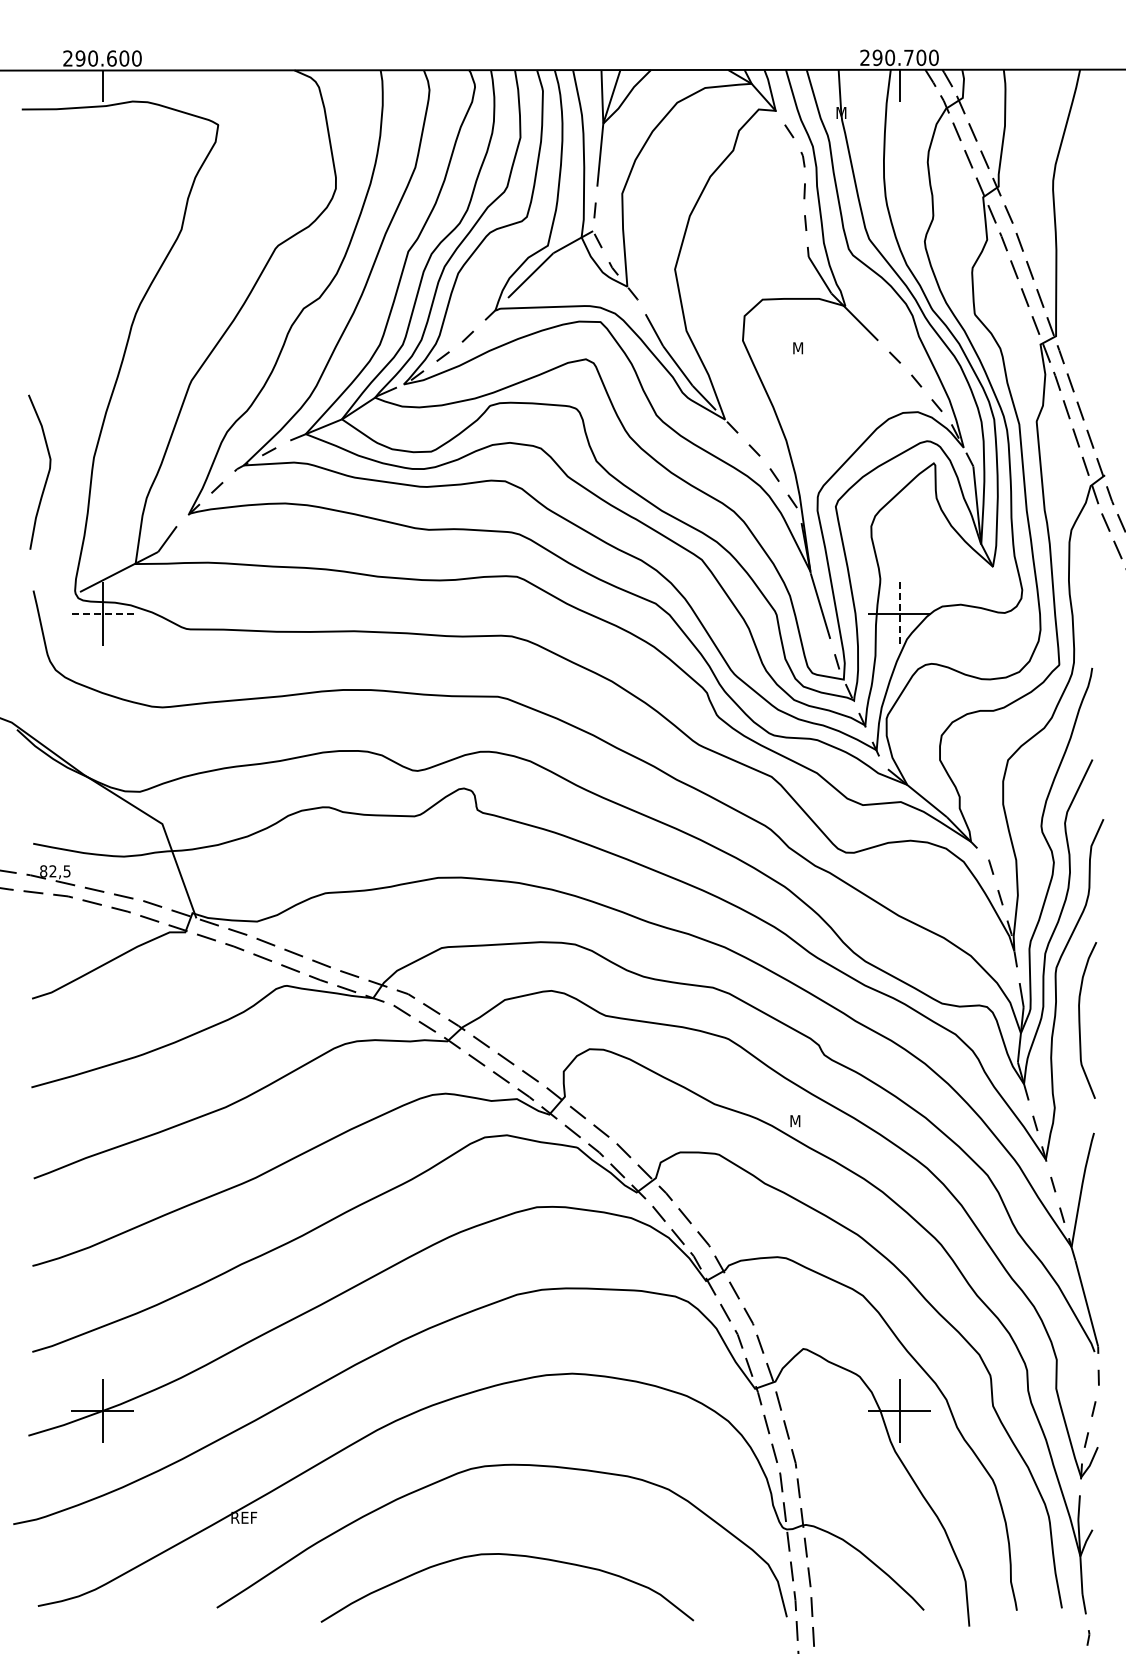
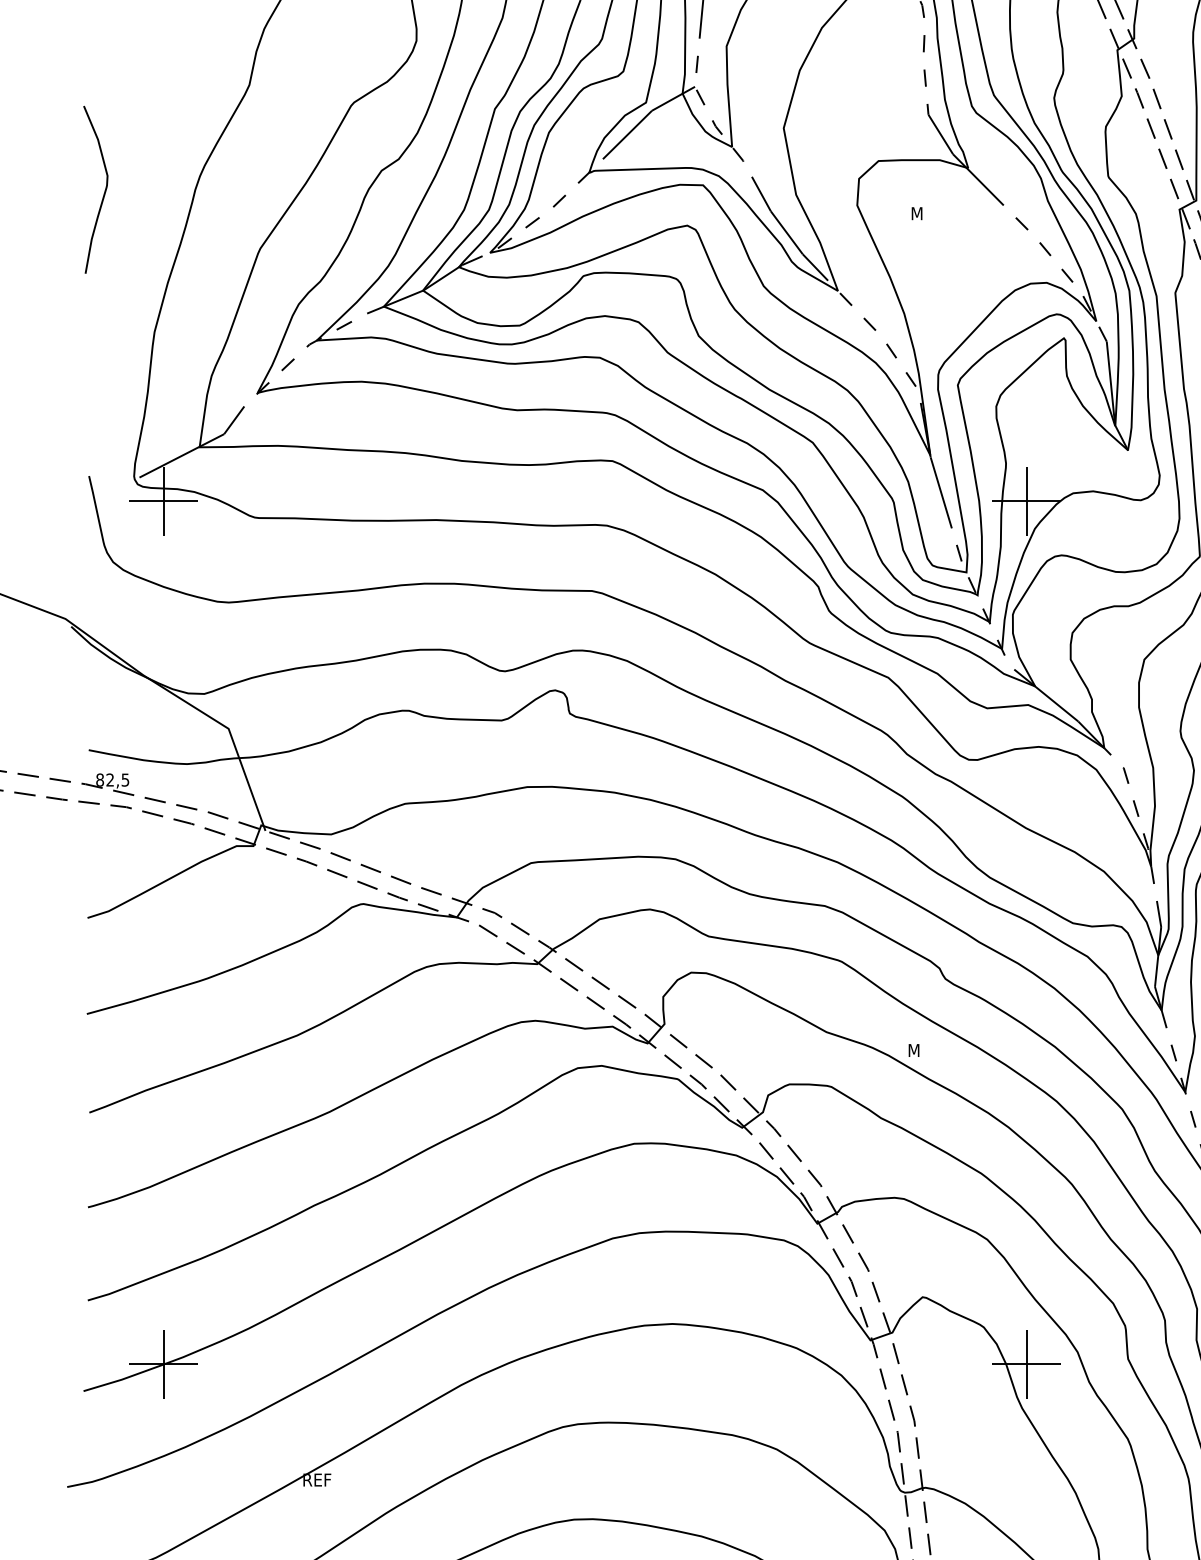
curve: (47, 473) -> (104, 191), moved
line: (102, 613) -> (163, 500), dashed -> solid
line: (899, 613) -> (1026, 500), dashed -> solid

